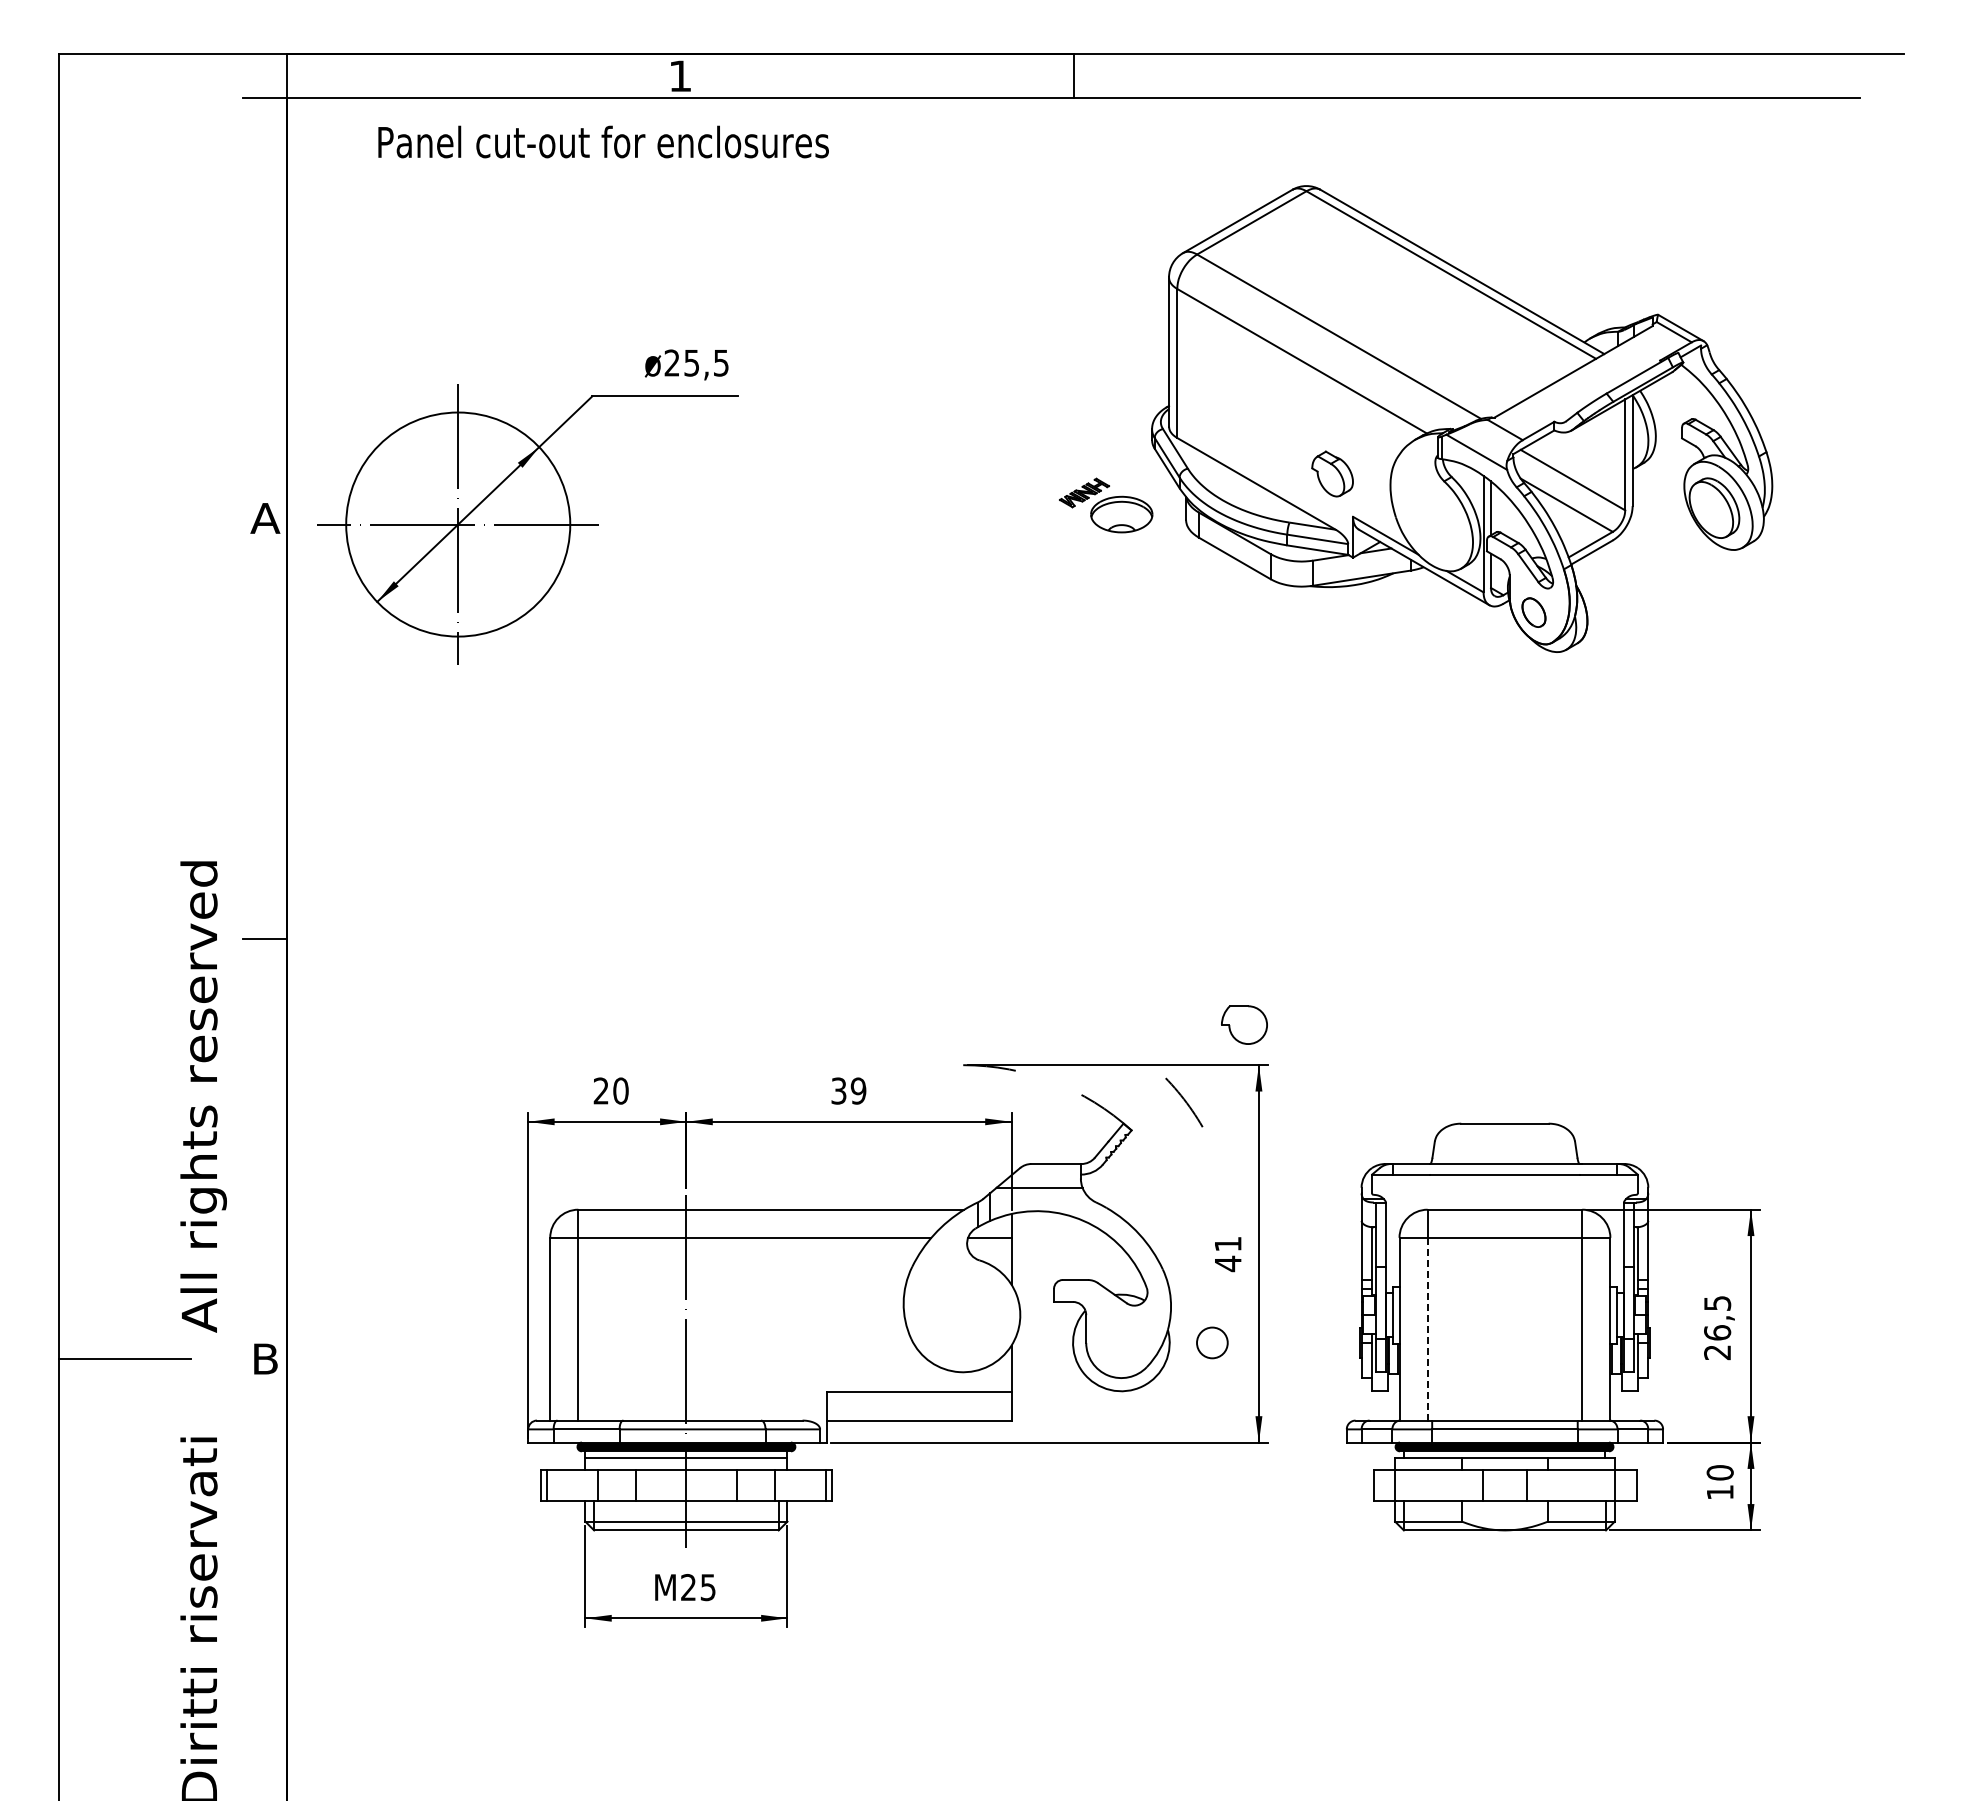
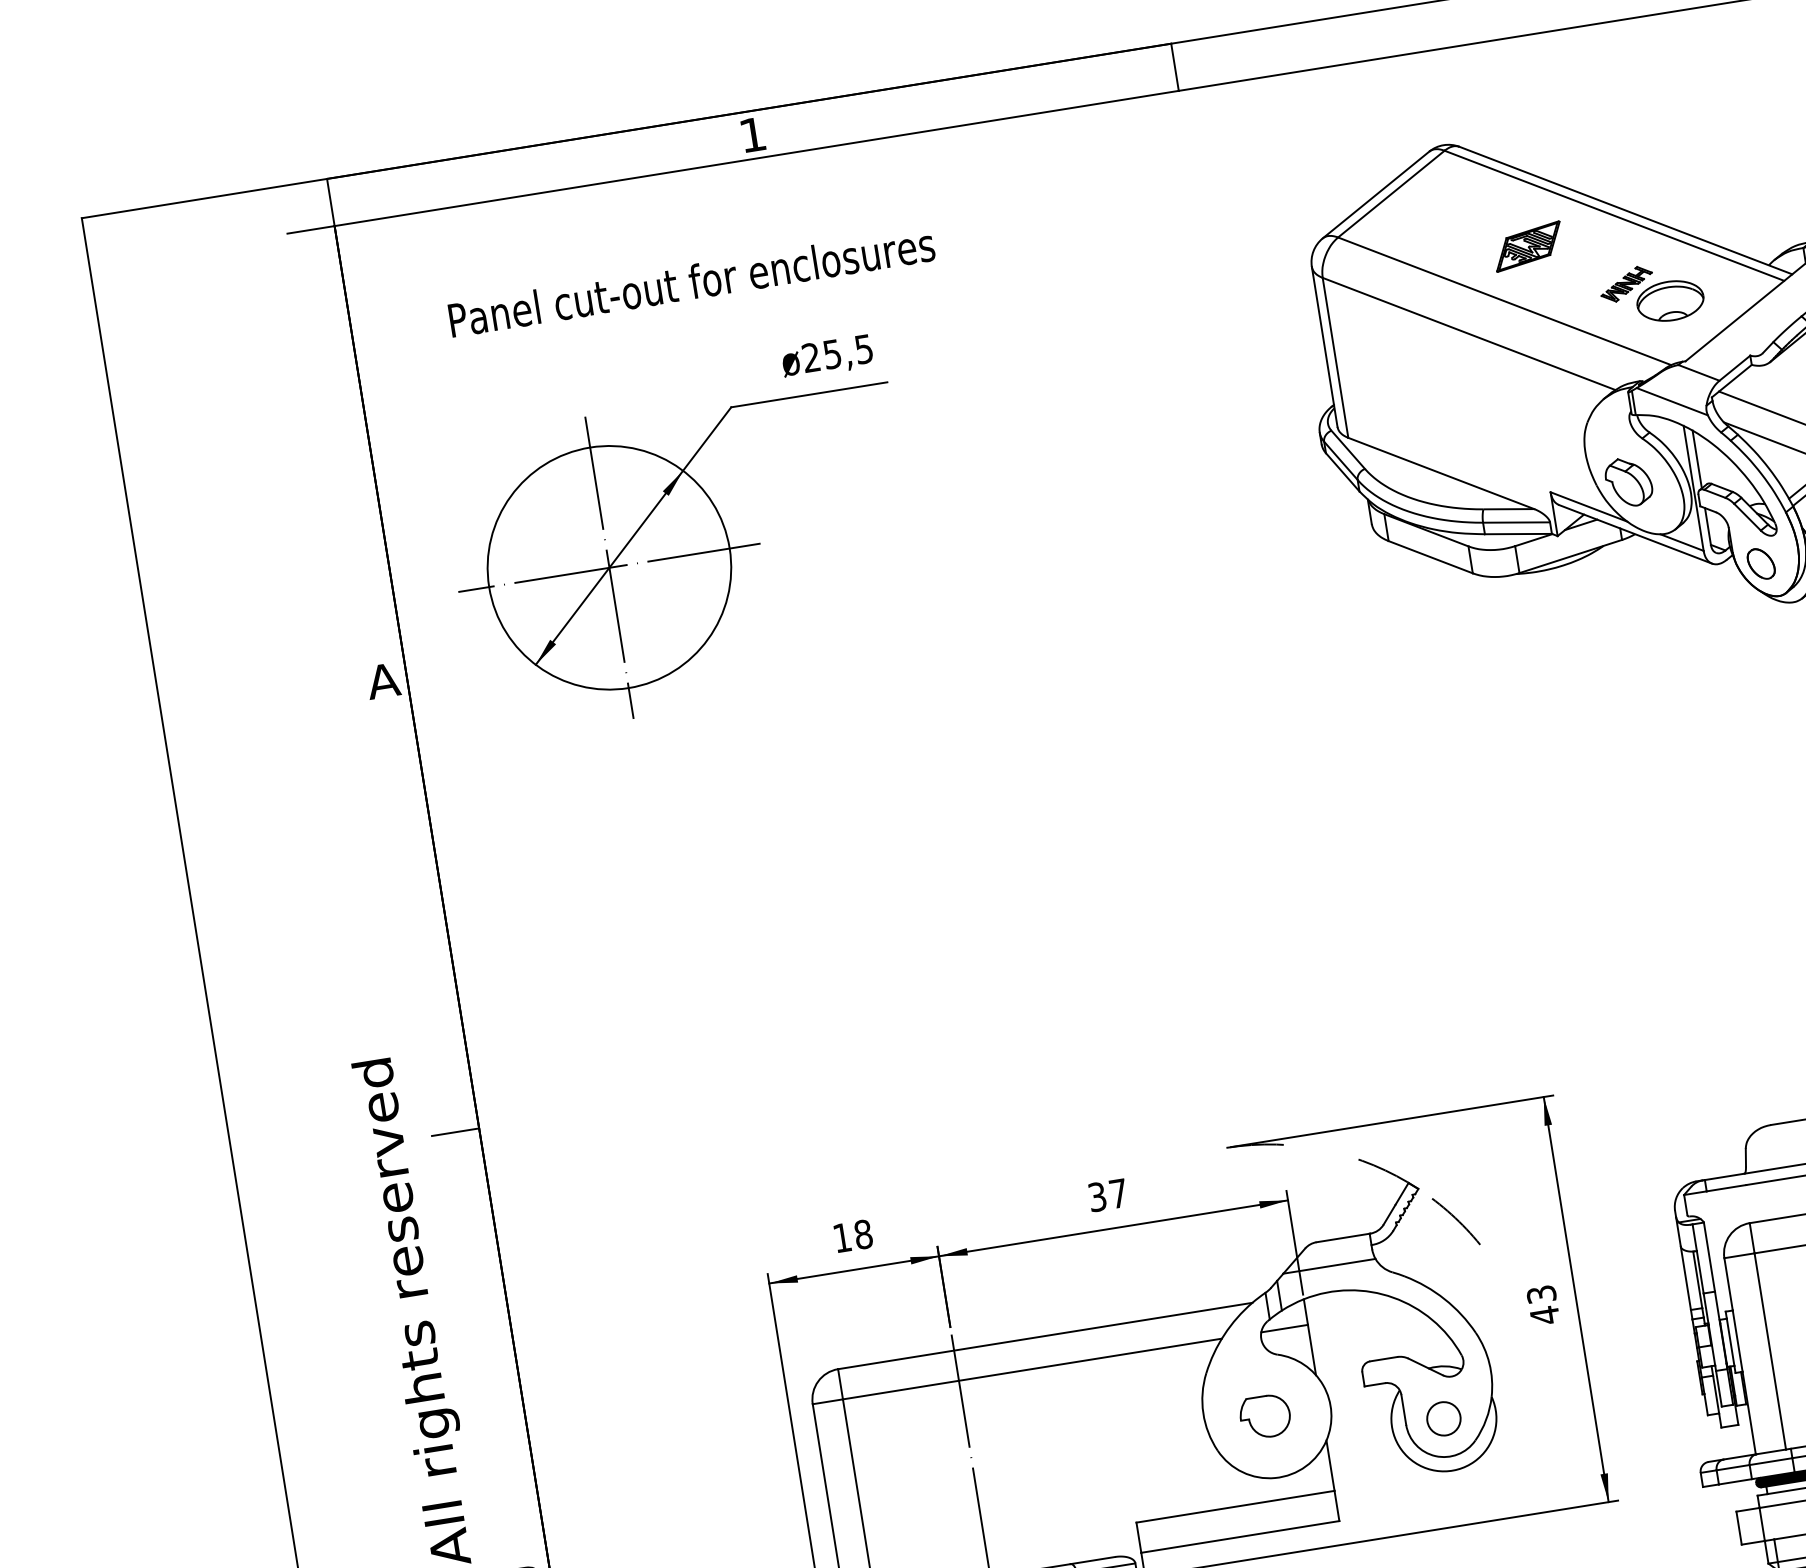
text: (603, 141) -> (691, 281), moved
part: (1368, 290) -> (1528, 246), added
part: (1332, 473) -> (1628, 481), moved
part: (1106, 505) -> (1652, 293), moved
part: (527, 506) -> (680, 536), moved
part: (1244, 1024) -> (1265, 1416), moved
text: (610, 1090) -> (852, 1235), 20 -> 18
text: (858, 1090) -> (1118, 1193), 39 -> 37
arc: (1184, 1101) -> (1456, 1220), moved
text: (1227, 1243) -> (1540, 1293), 41 -> 43
line: (1427, 1328) -> (1770, 1350), dashed -> solid
circle: (1212, 1342) -> (1443, 1418), moved

